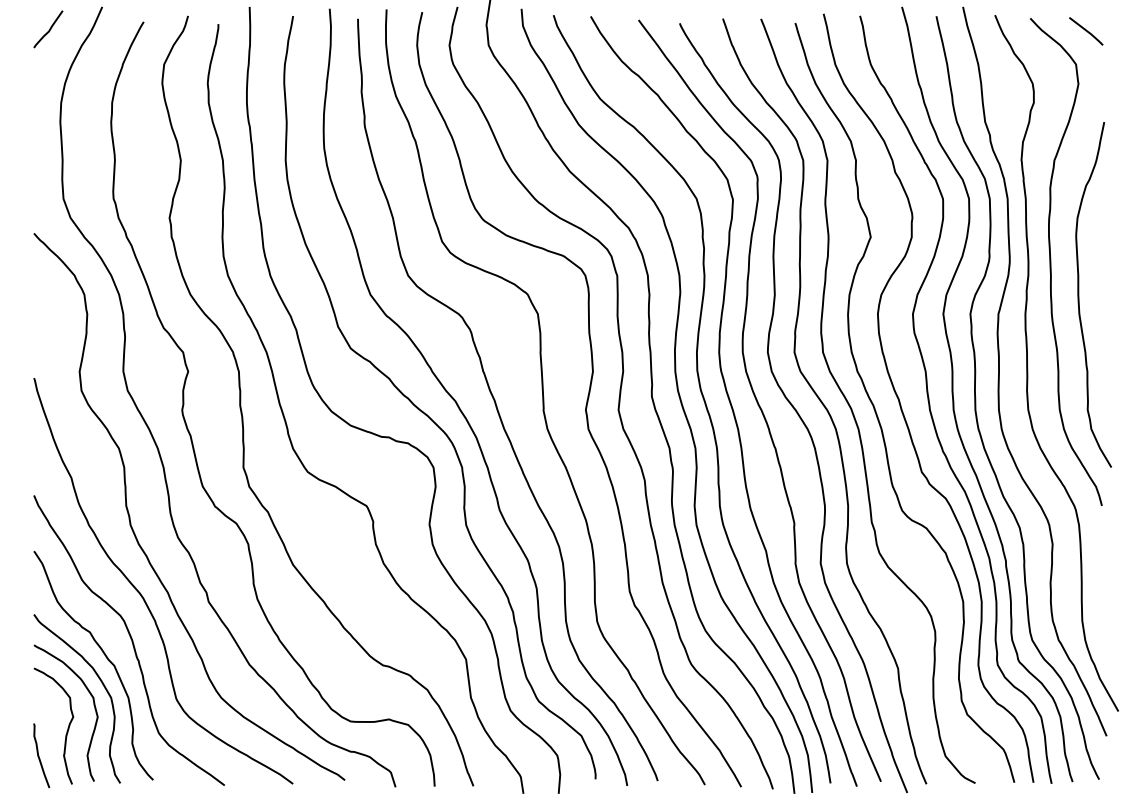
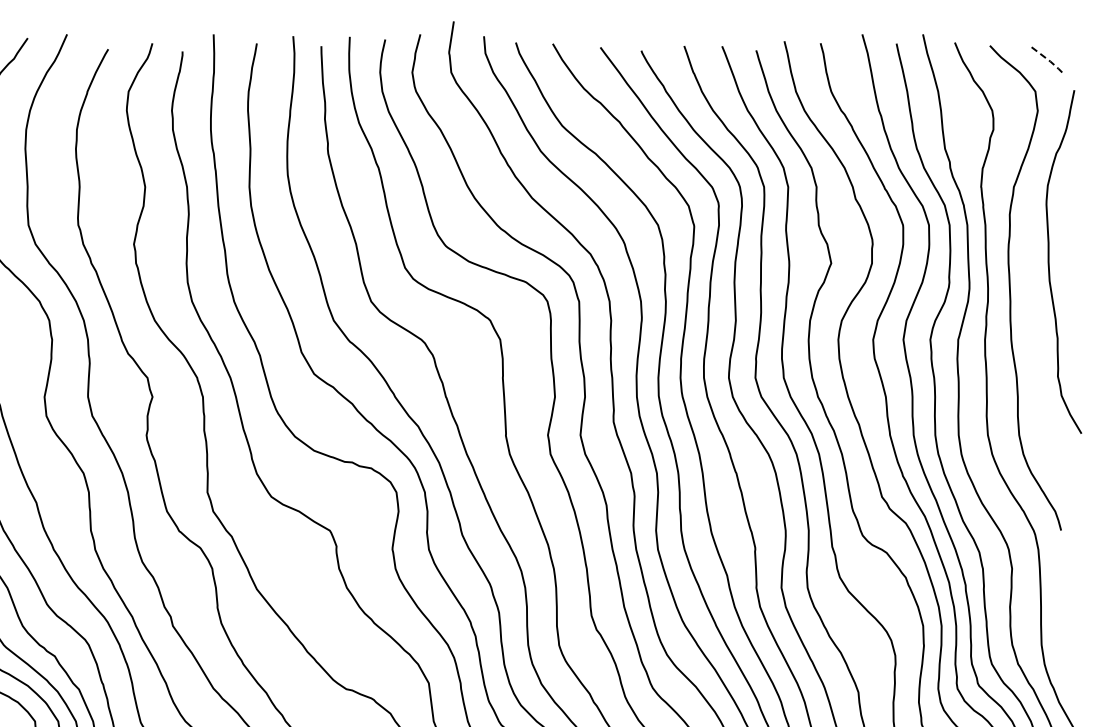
line: (1087, 31) -> (1046, 58), solid -> dashed
curve: (1079, 294) -> (1049, 261), moved

